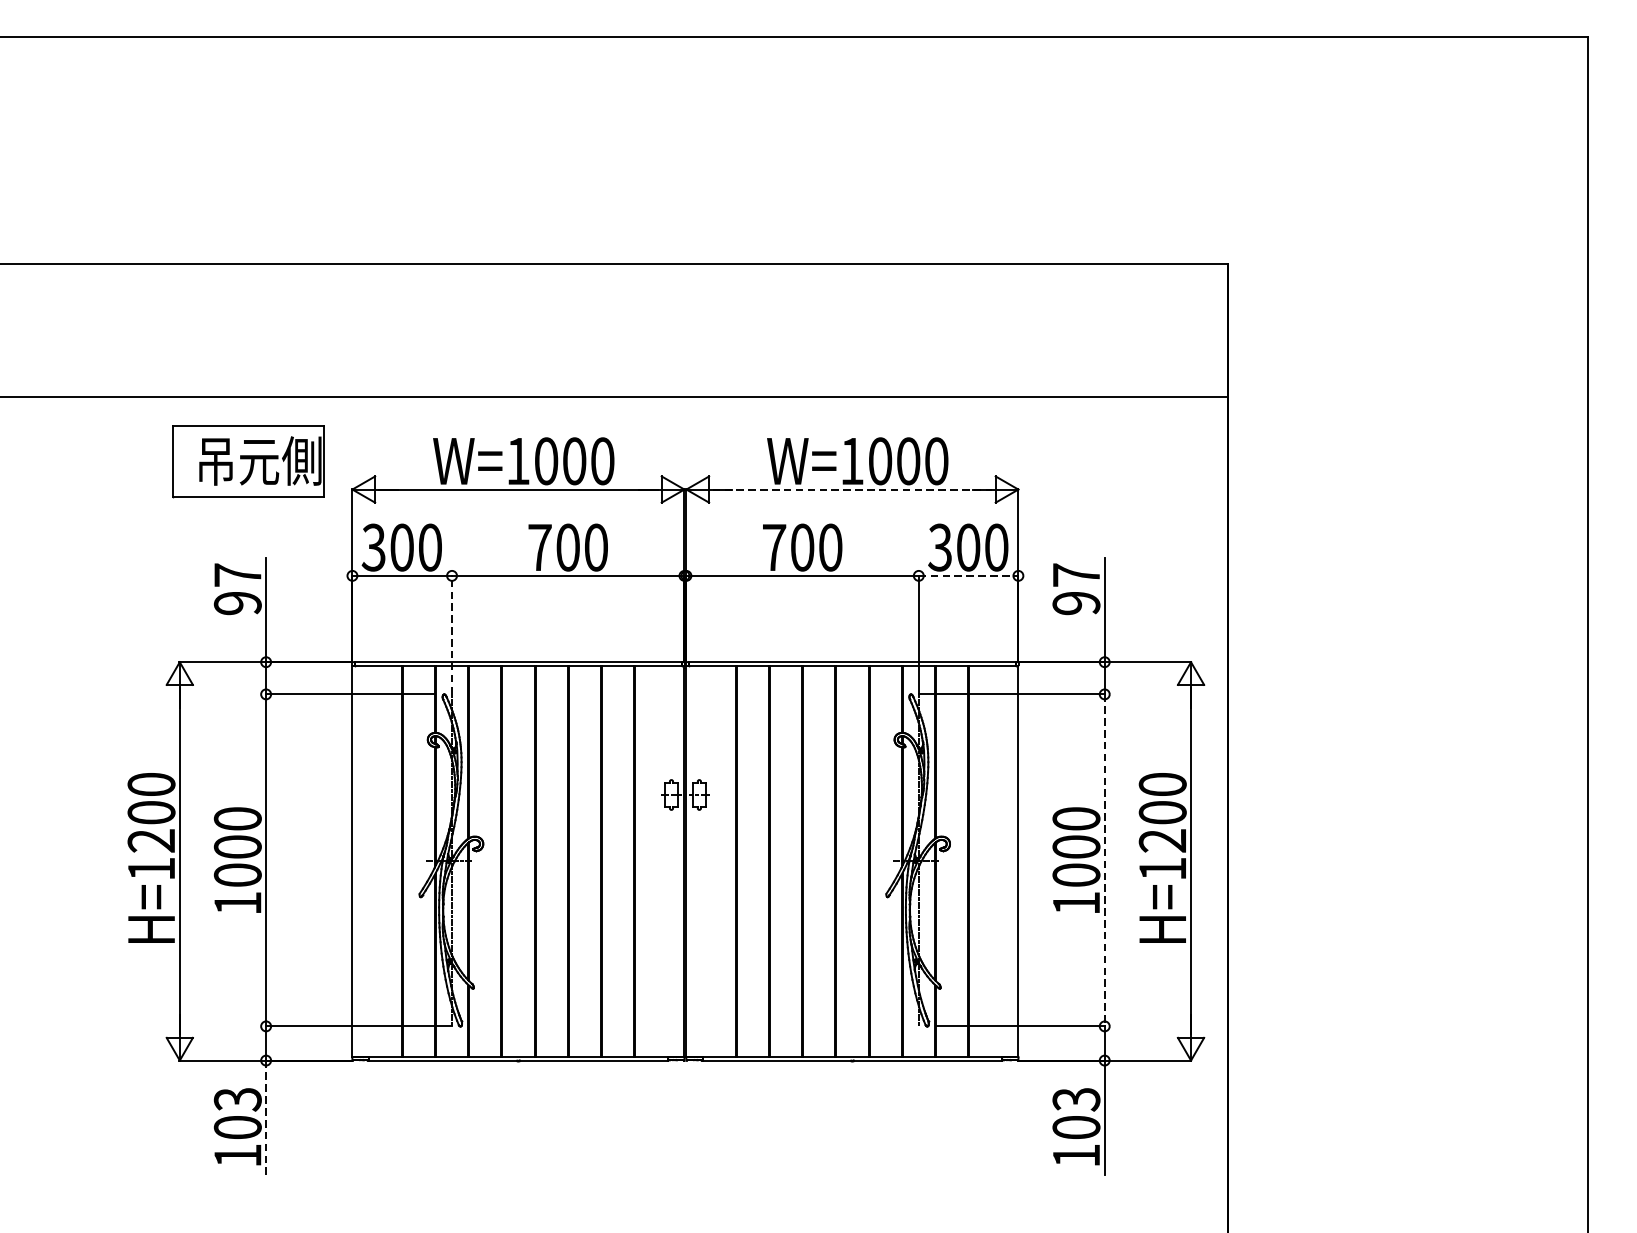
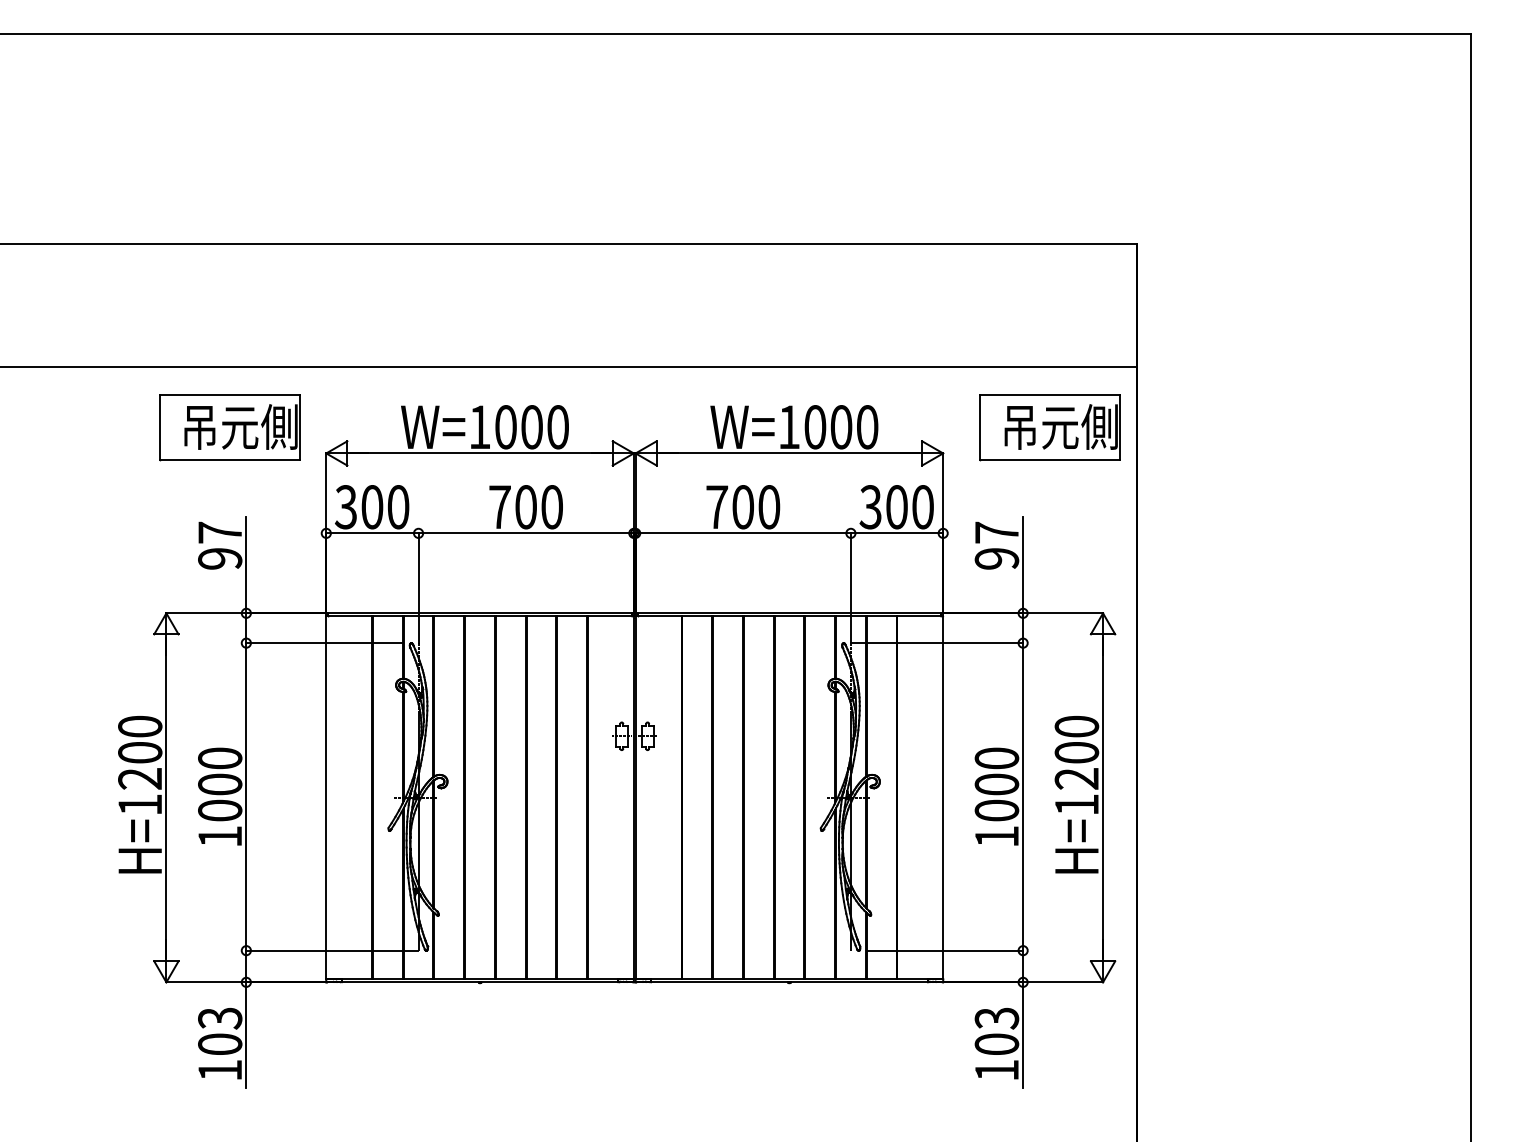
part: (1133, 461) -> (1049, 427), added
line: (852, 489) -> (789, 453), dashed -> solid
line: (969, 576) -> (897, 533), dashed -> solid
line: (451, 634) -> (418, 587), dashed -> solid
line: (1105, 859) -> (1023, 796), dashed -> solid
line: (266, 1117) -> (246, 1035), dashed -> solid

